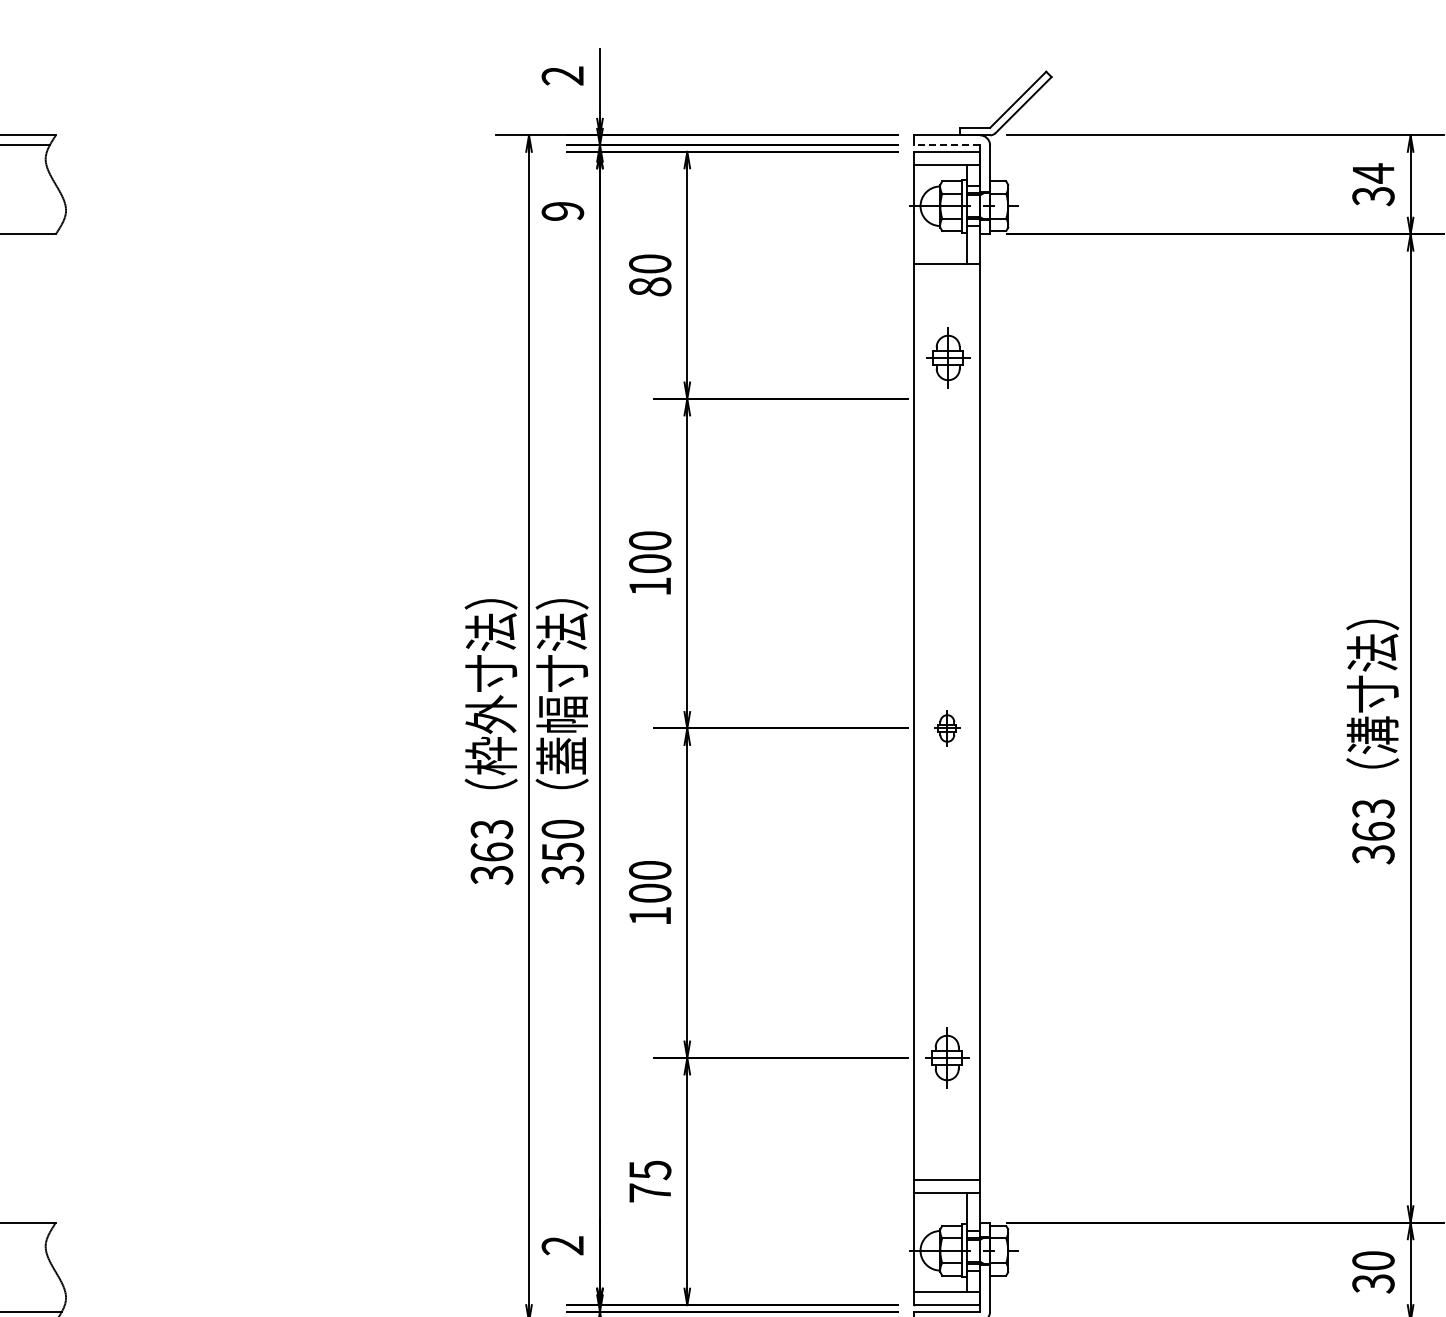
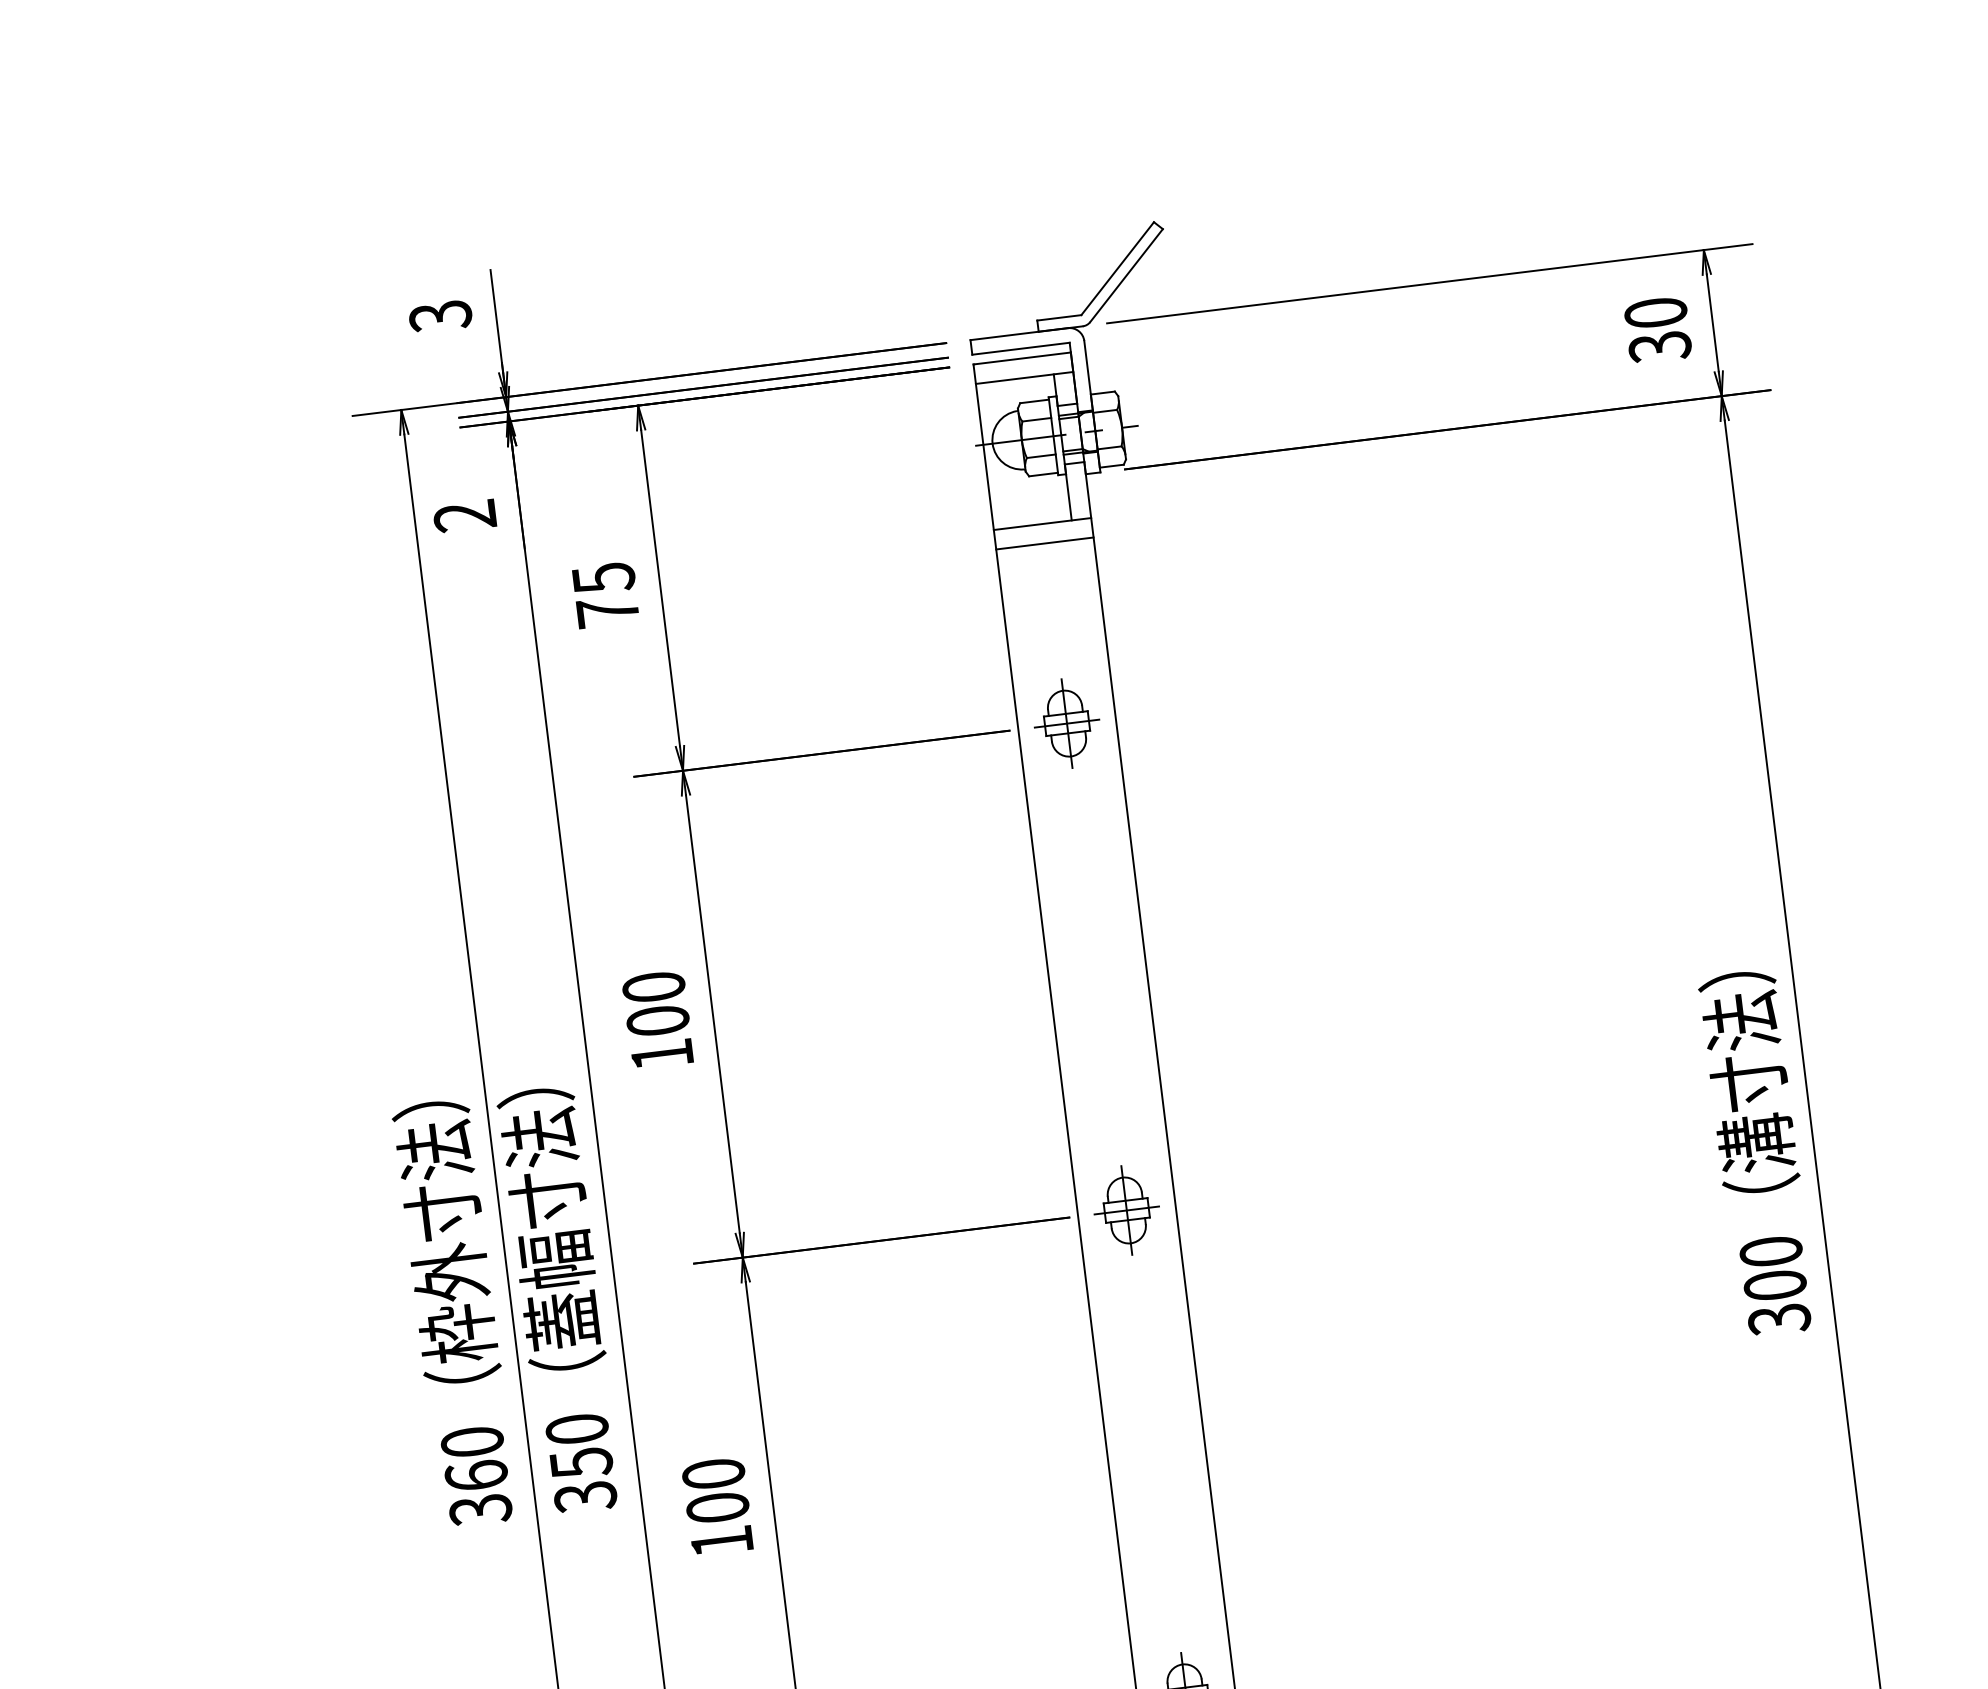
text: (562, 75) -> (439, 315), 2 -> 3
line: (947, 145) -> (1021, 349), dashed -> solid
text: (1373, 173) -> (1655, 313), 34 -> 30
text: (563, 211) -> (466, 516), 9 -> 2
text: (650, 275) -> (606, 595), 80 -> 75
line: (947, 277) -> (1045, 544), added
part: (948, 357) -> (1067, 722), moved
part: (947, 728) -> (1127, 1210), size x1.67
text: (1373, 819) -> (1773, 1267), 363 -> 300
text: (491, 829) -> (471, 1442), 363 -> 360

